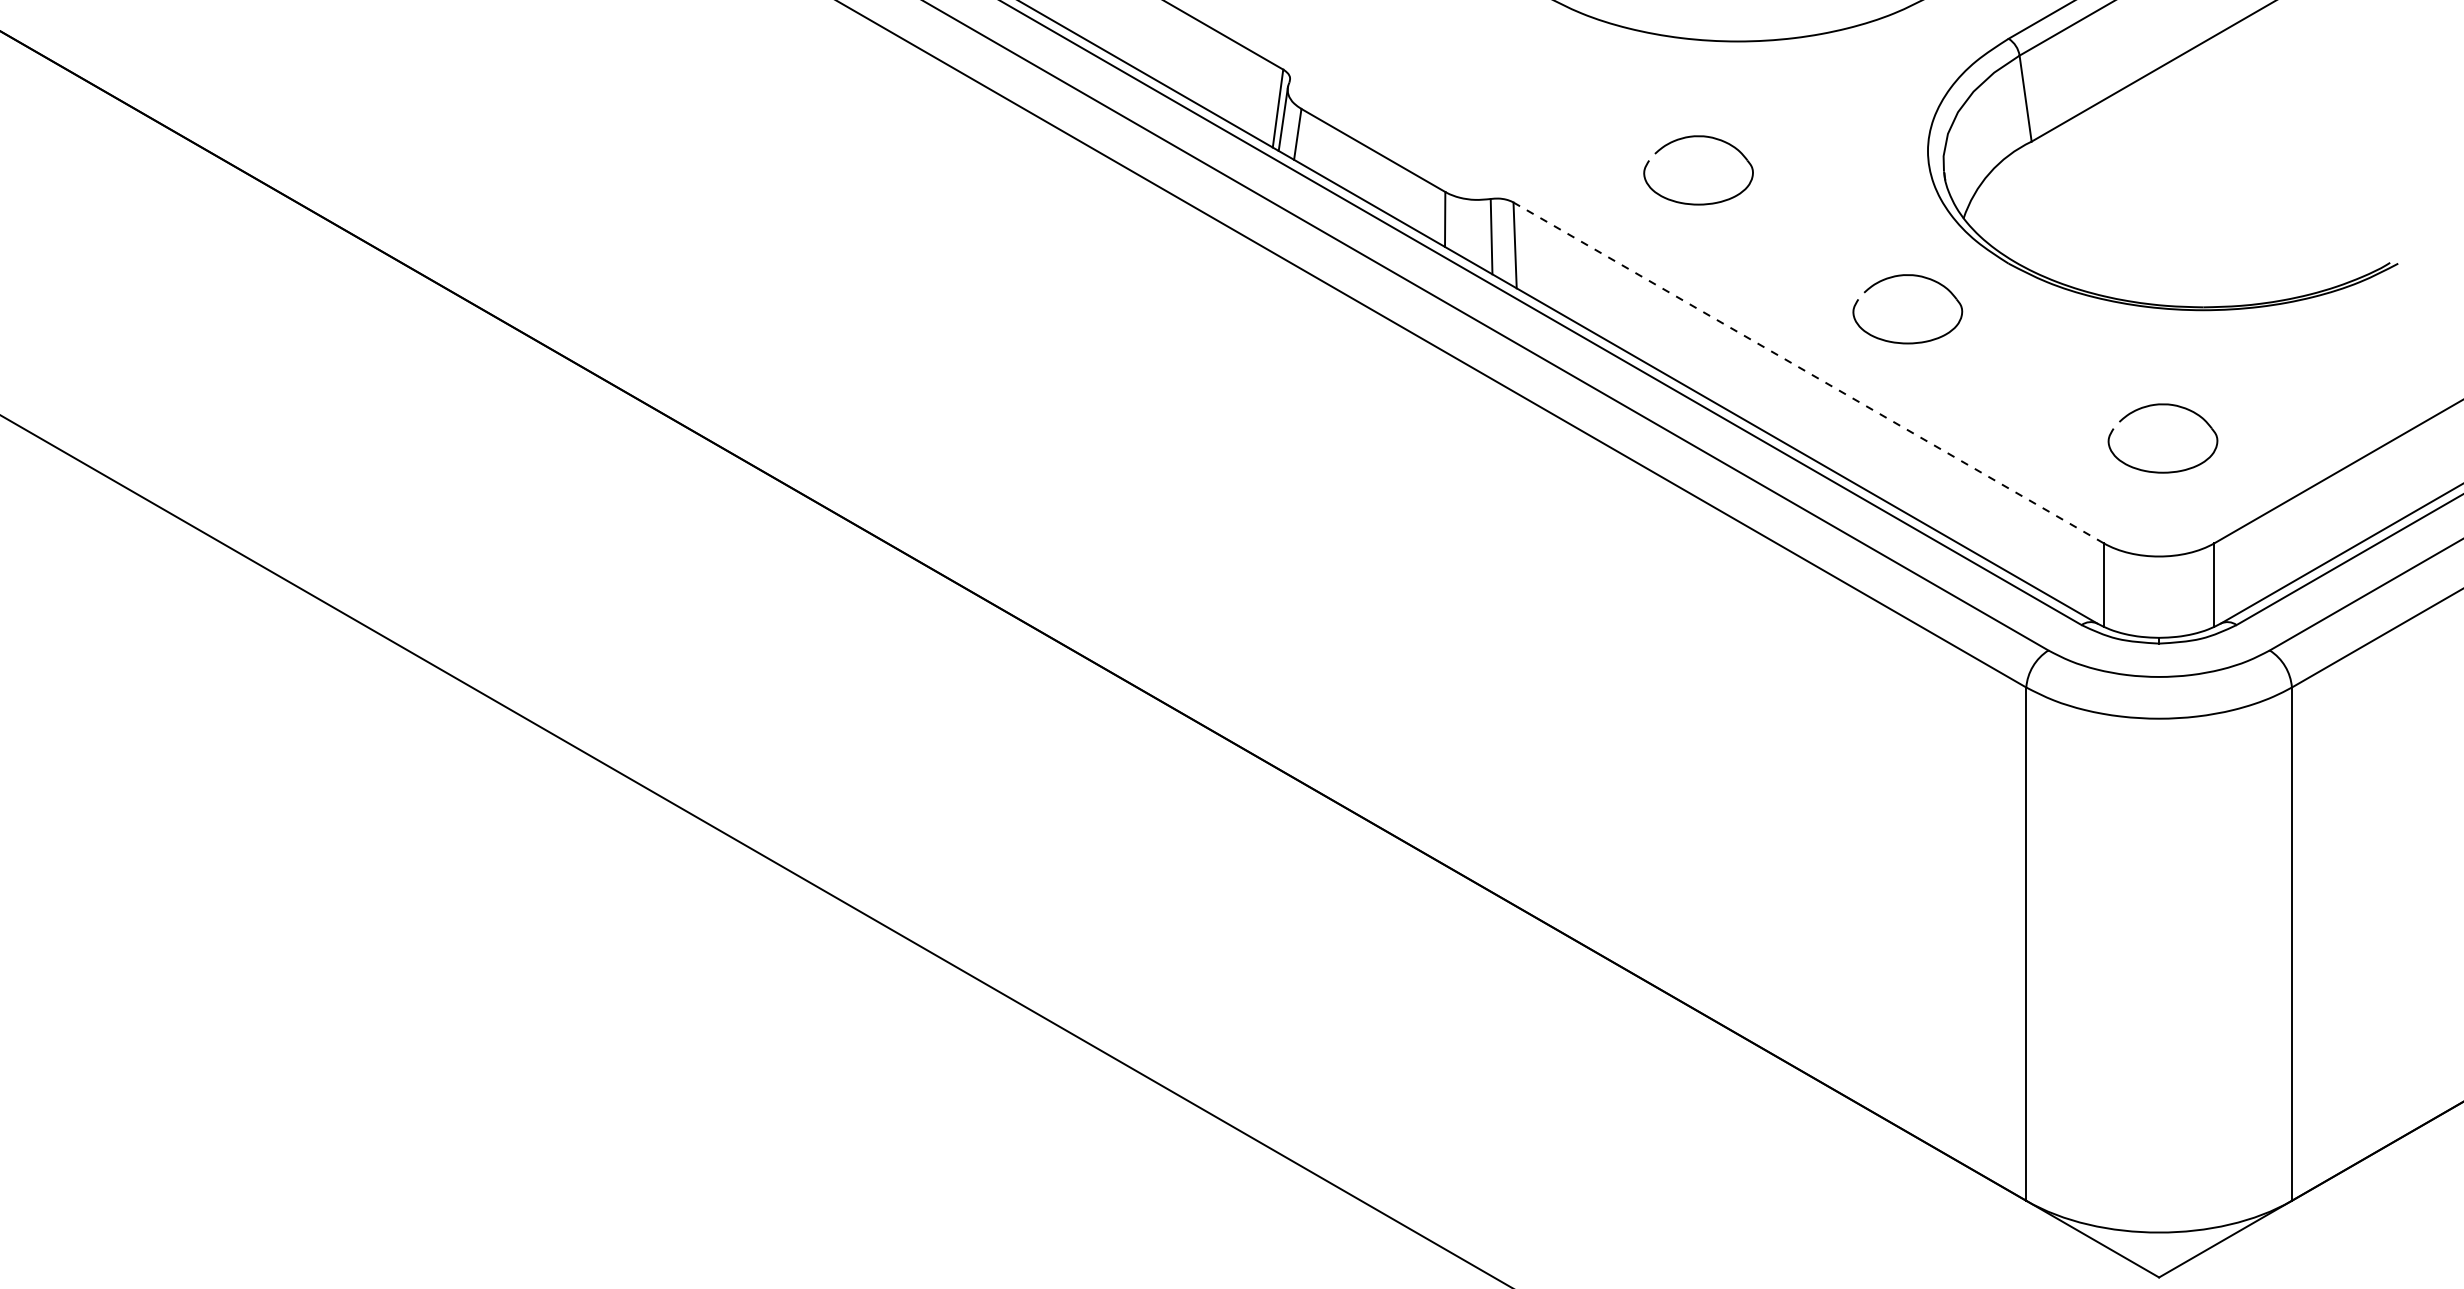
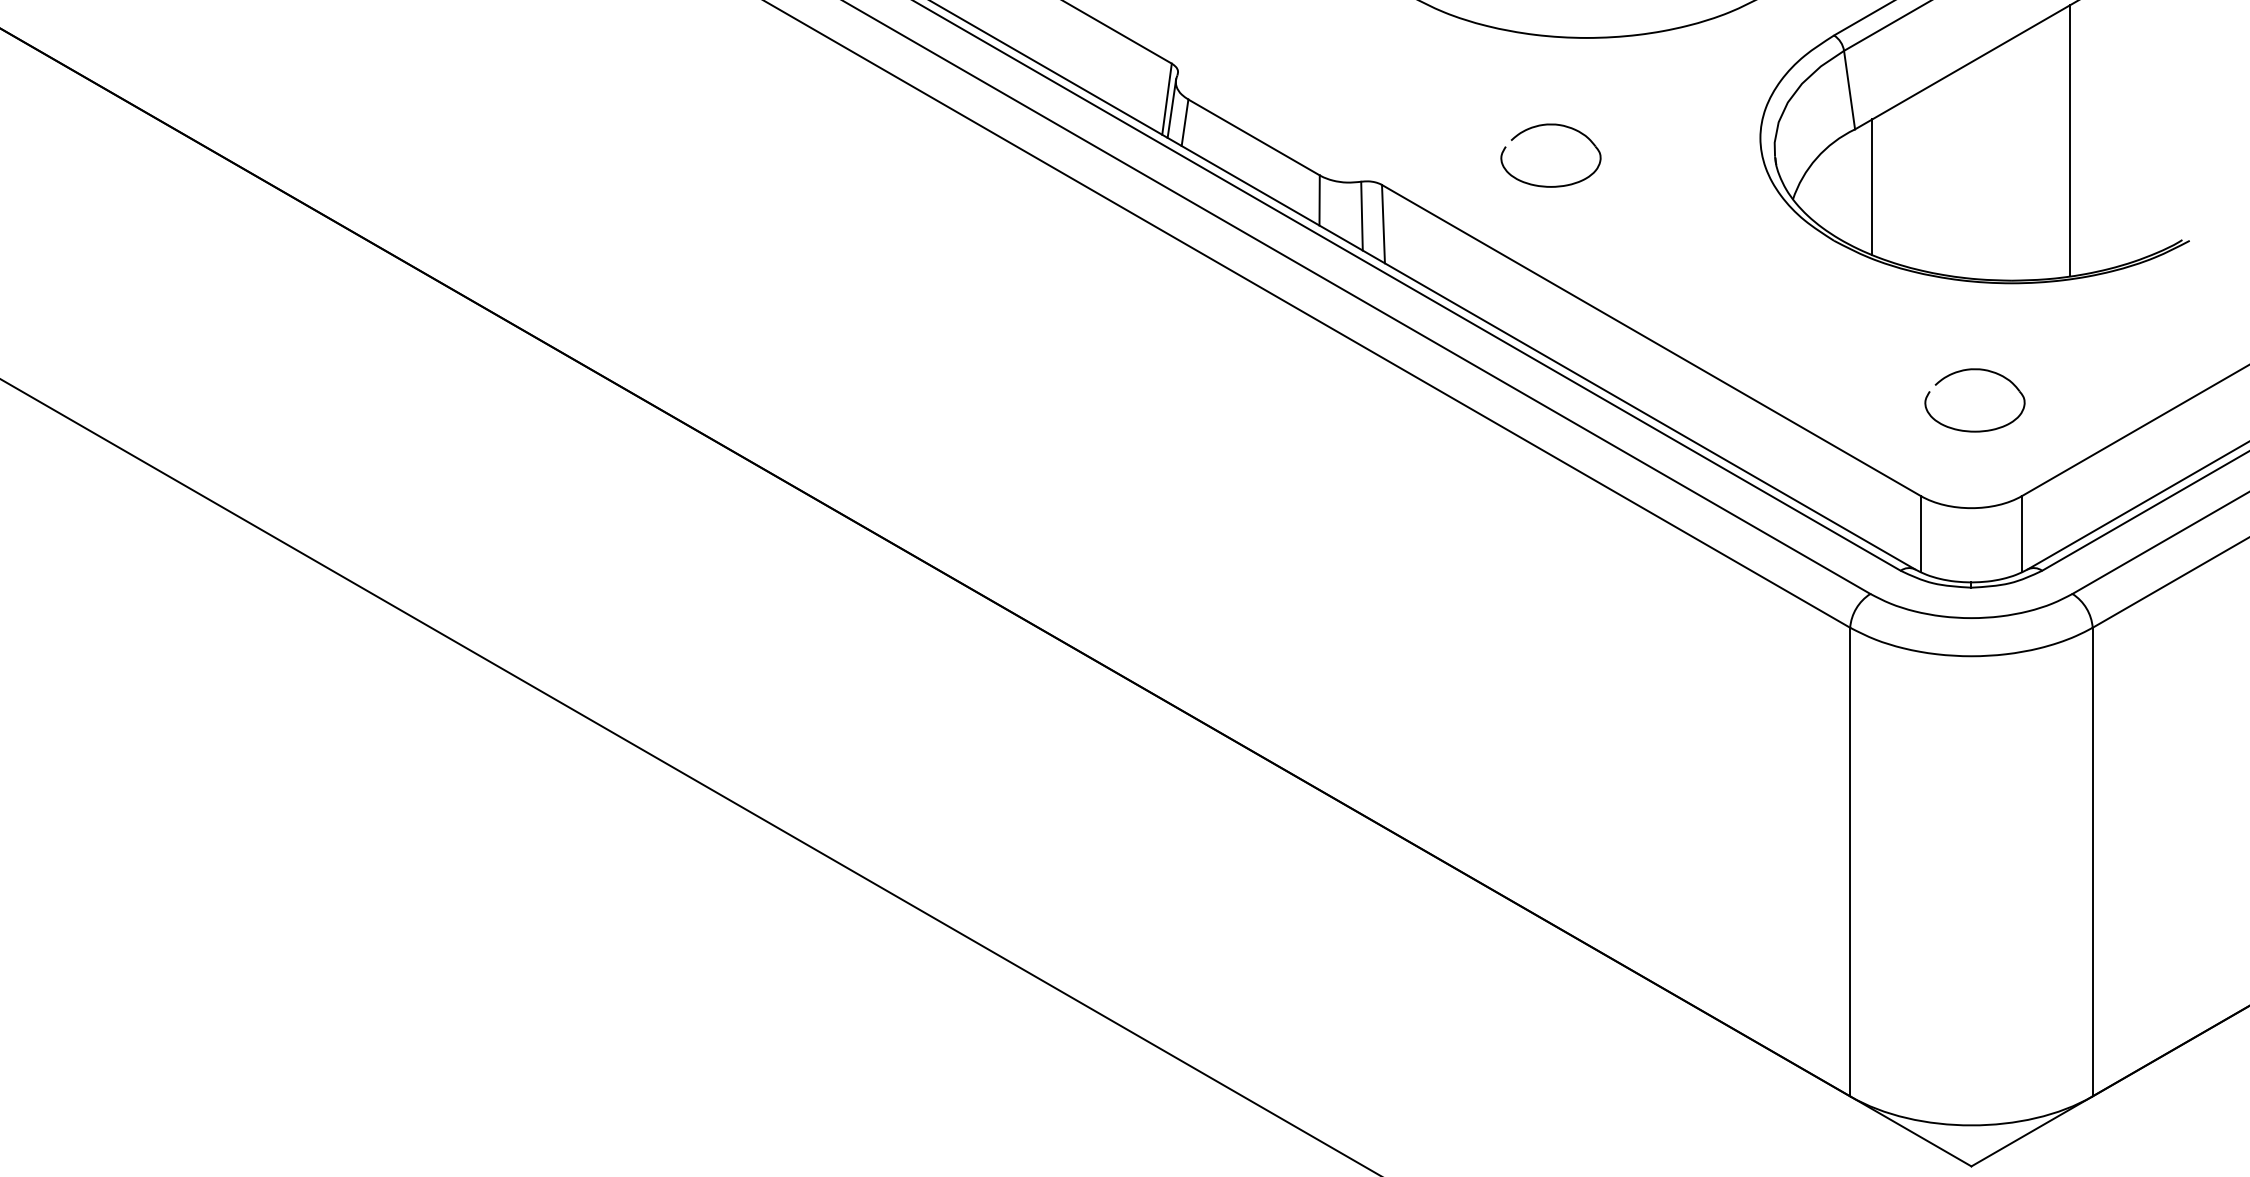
line: (2267, 153) -> (2070, 140), added
line: (2050, 205) -> (1872, 187), added
part: (1907, 276) -> (1741, 252), removed
line: (1808, 372) -> (1651, 340), dashed -> solid

